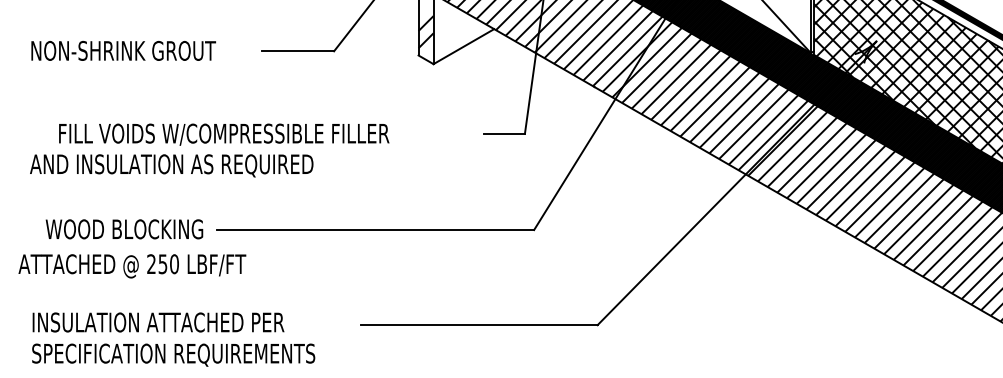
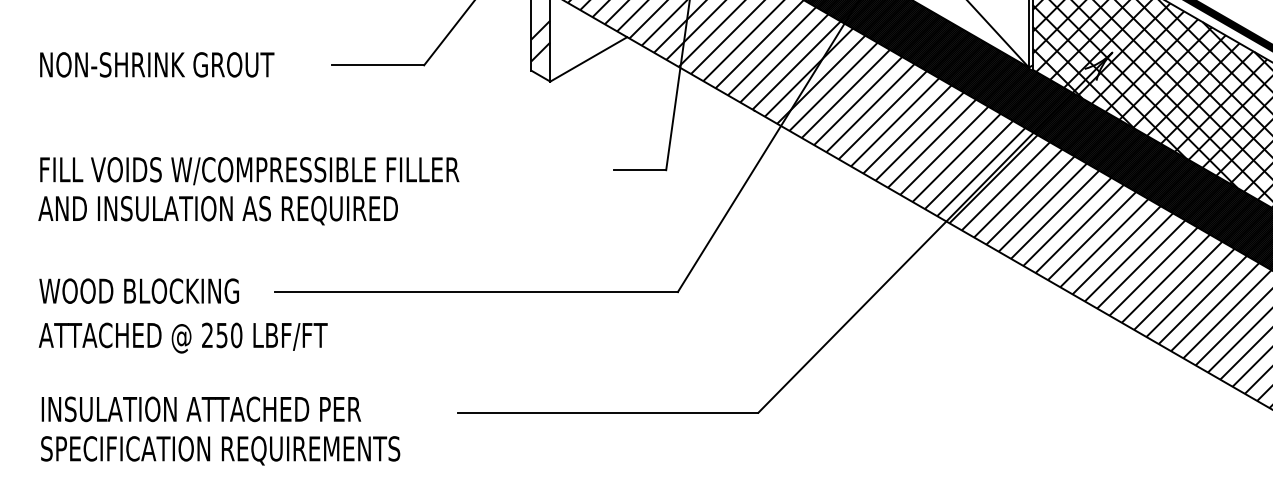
text: (224, 135) -> (249, 171), moved
text: (123, 228) -> (138, 290), moved
text: (131, 265) -> (182, 337), moved

